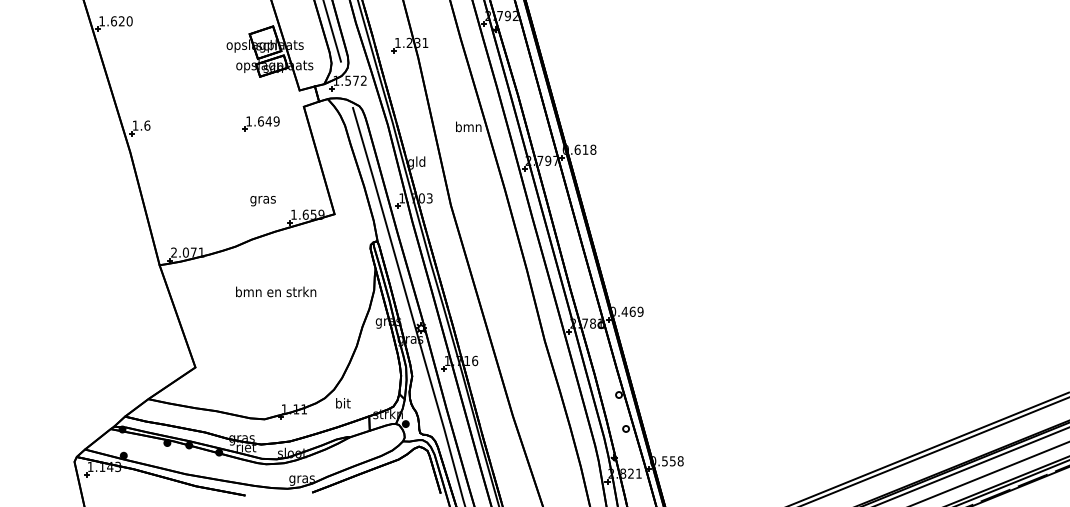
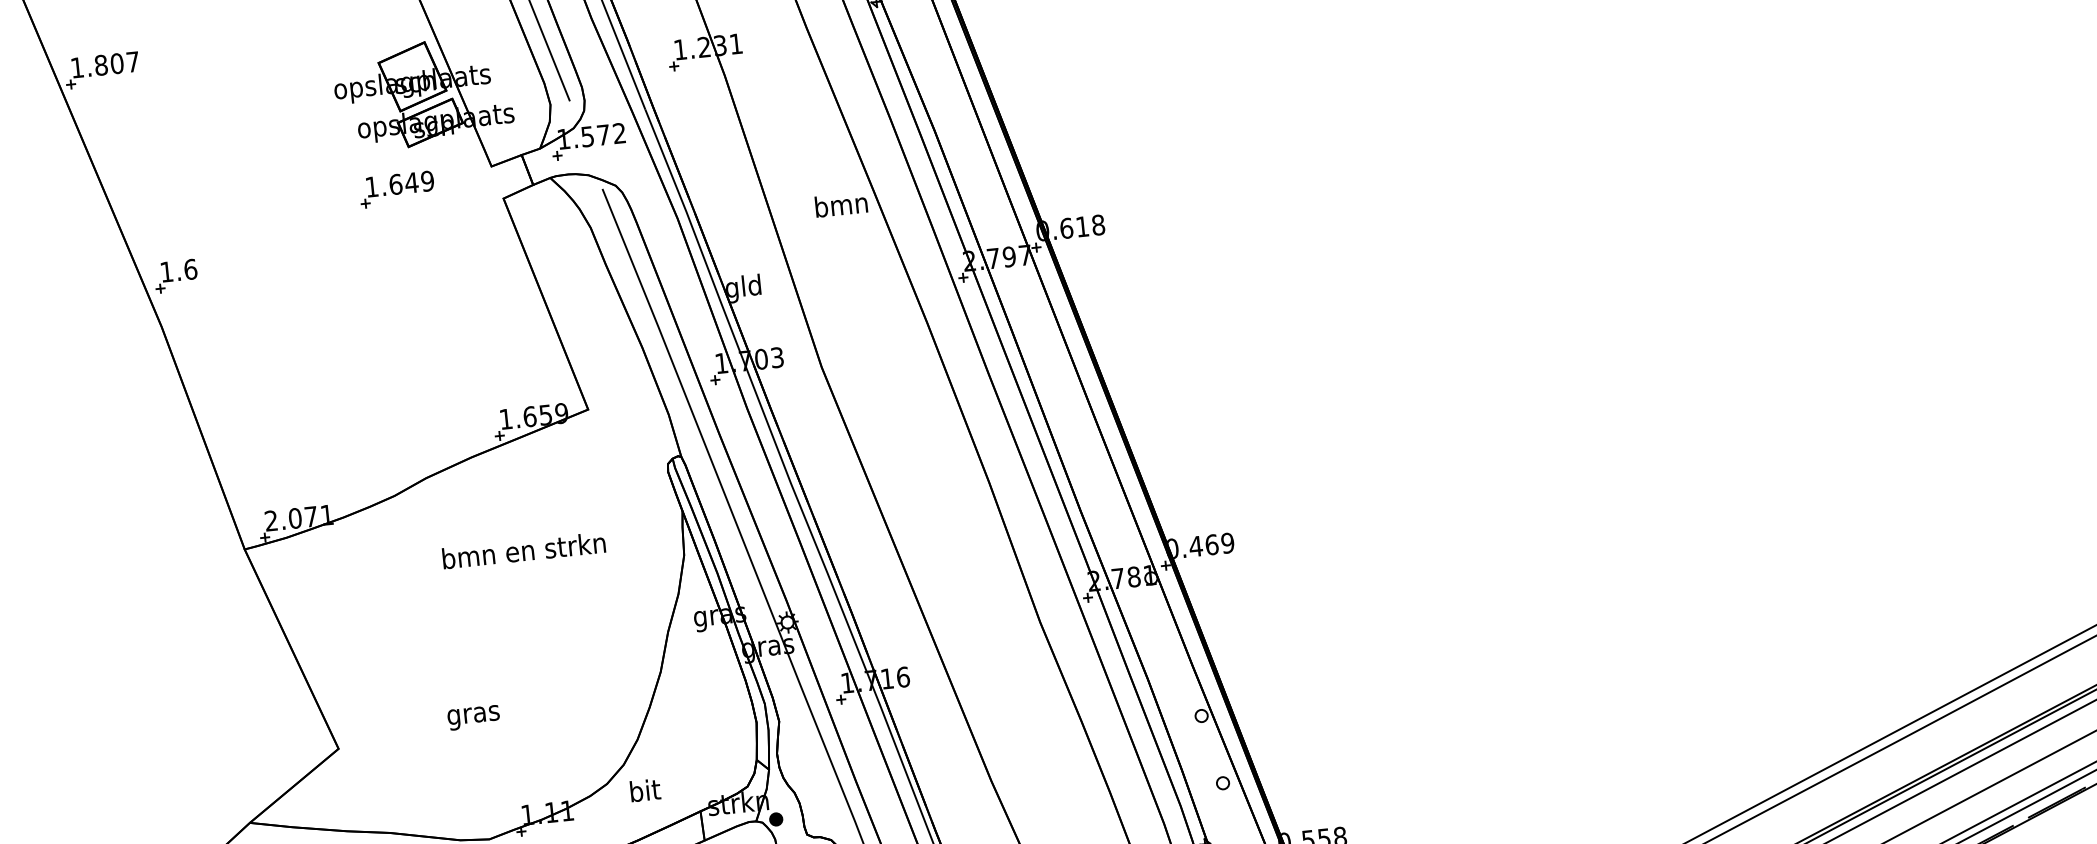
text: (121, 21) -> (116, 64), 1.620 -> 1.807
part: (260, 123) -> (395, 188), moved
text: (262, 201) -> (472, 718), moved
text: (276, 291) -> (524, 549), moved

